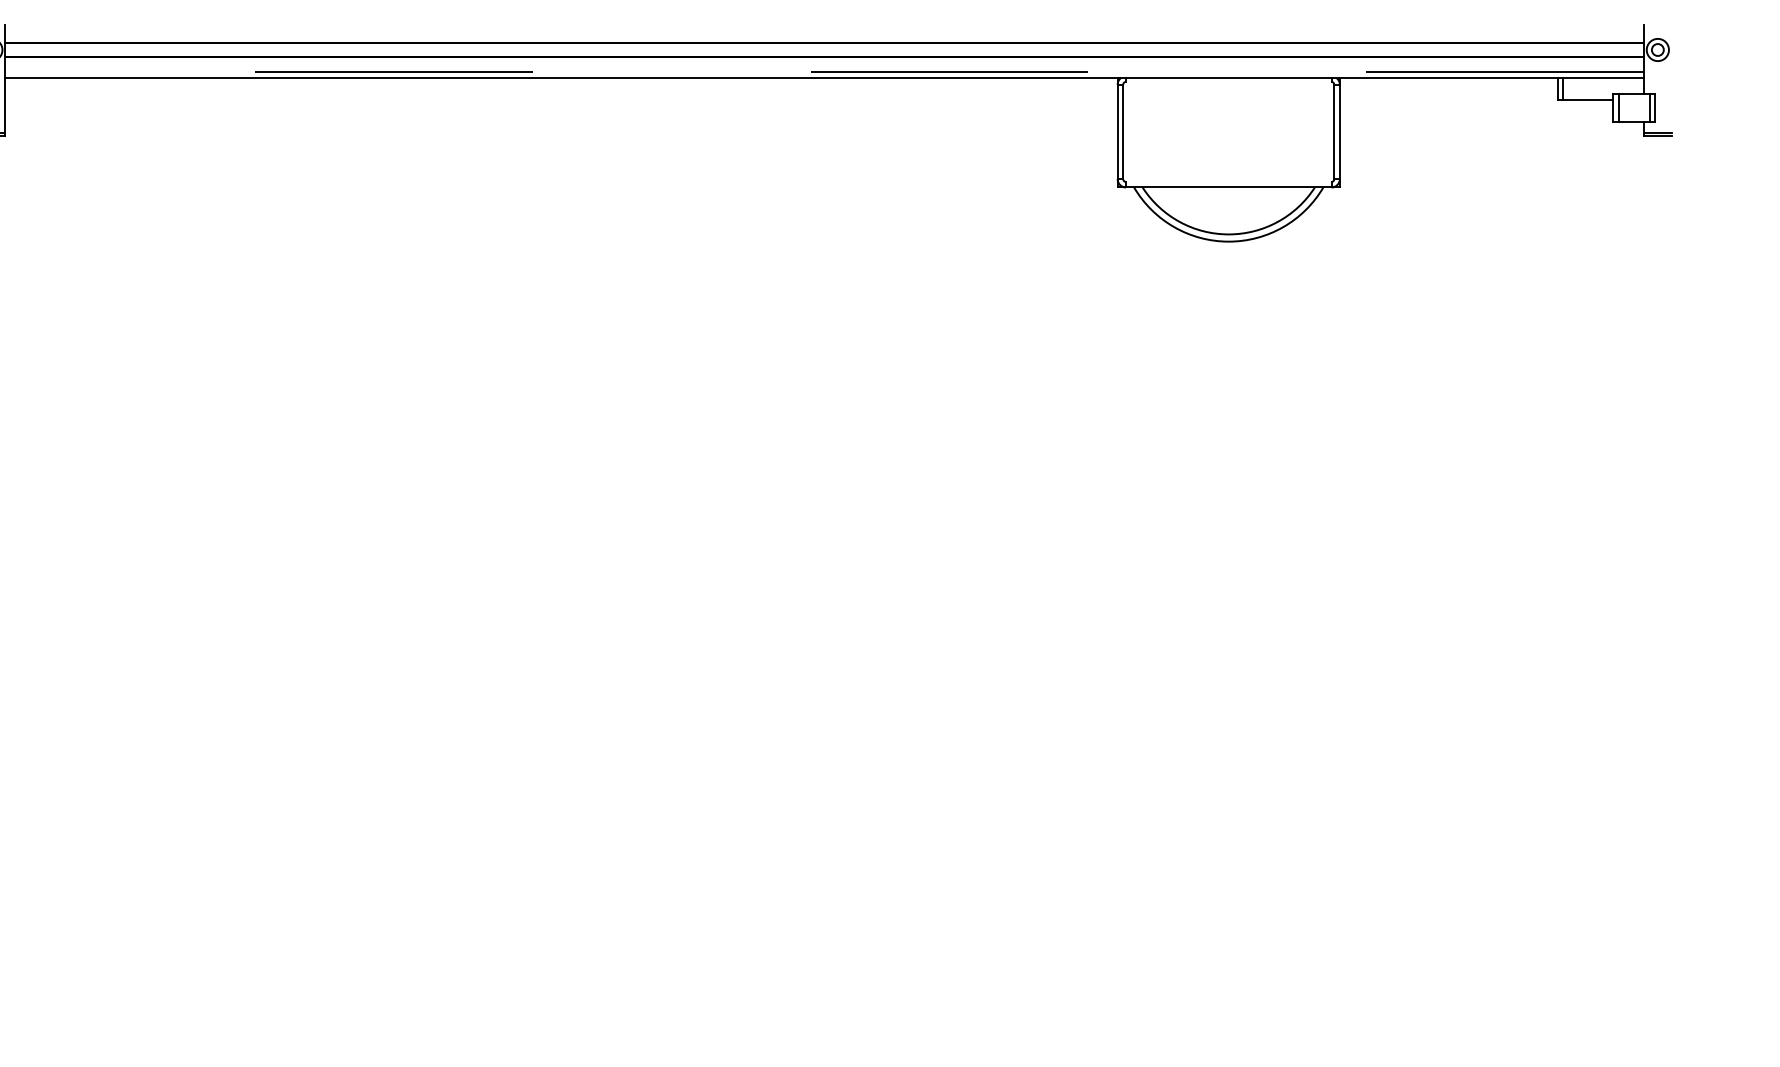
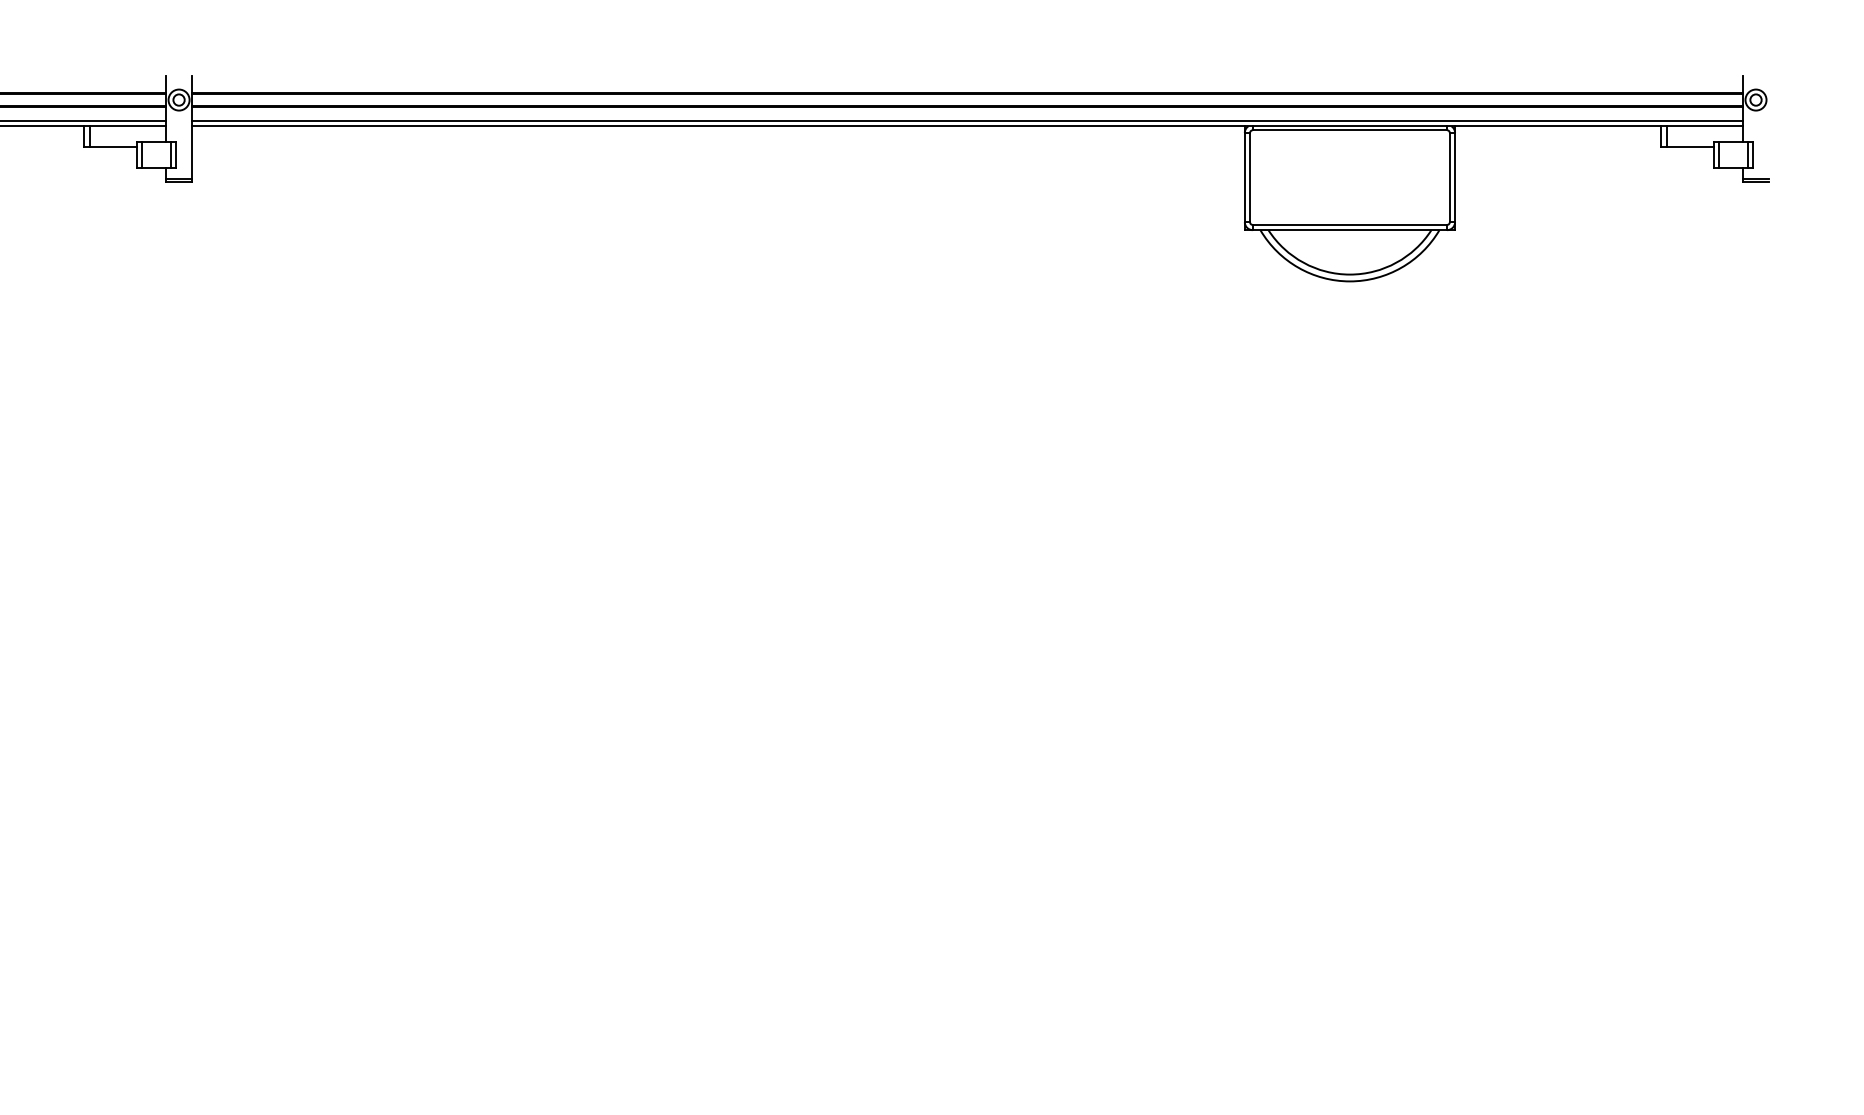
line: (824, 72) -> (967, 121), dashed -> solid
line: (1228, 82) -> (1349, 130), added
line: (1228, 181) -> (1349, 224), added

